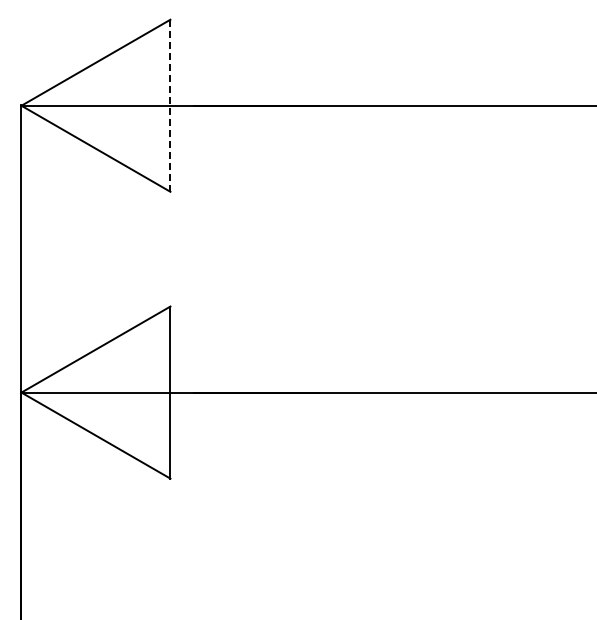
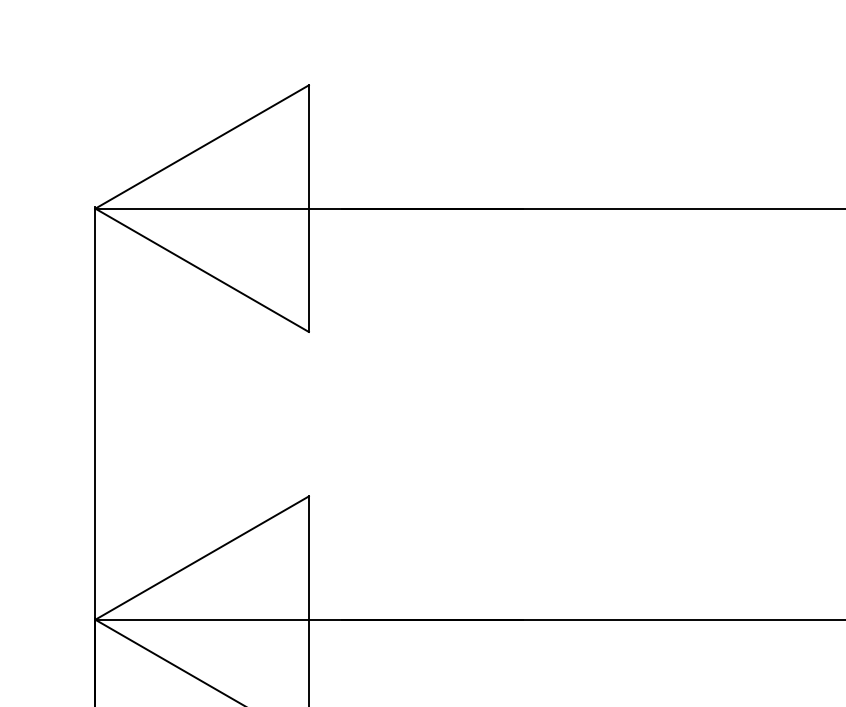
line: (170, 105) -> (308, 208), dashed -> solid

